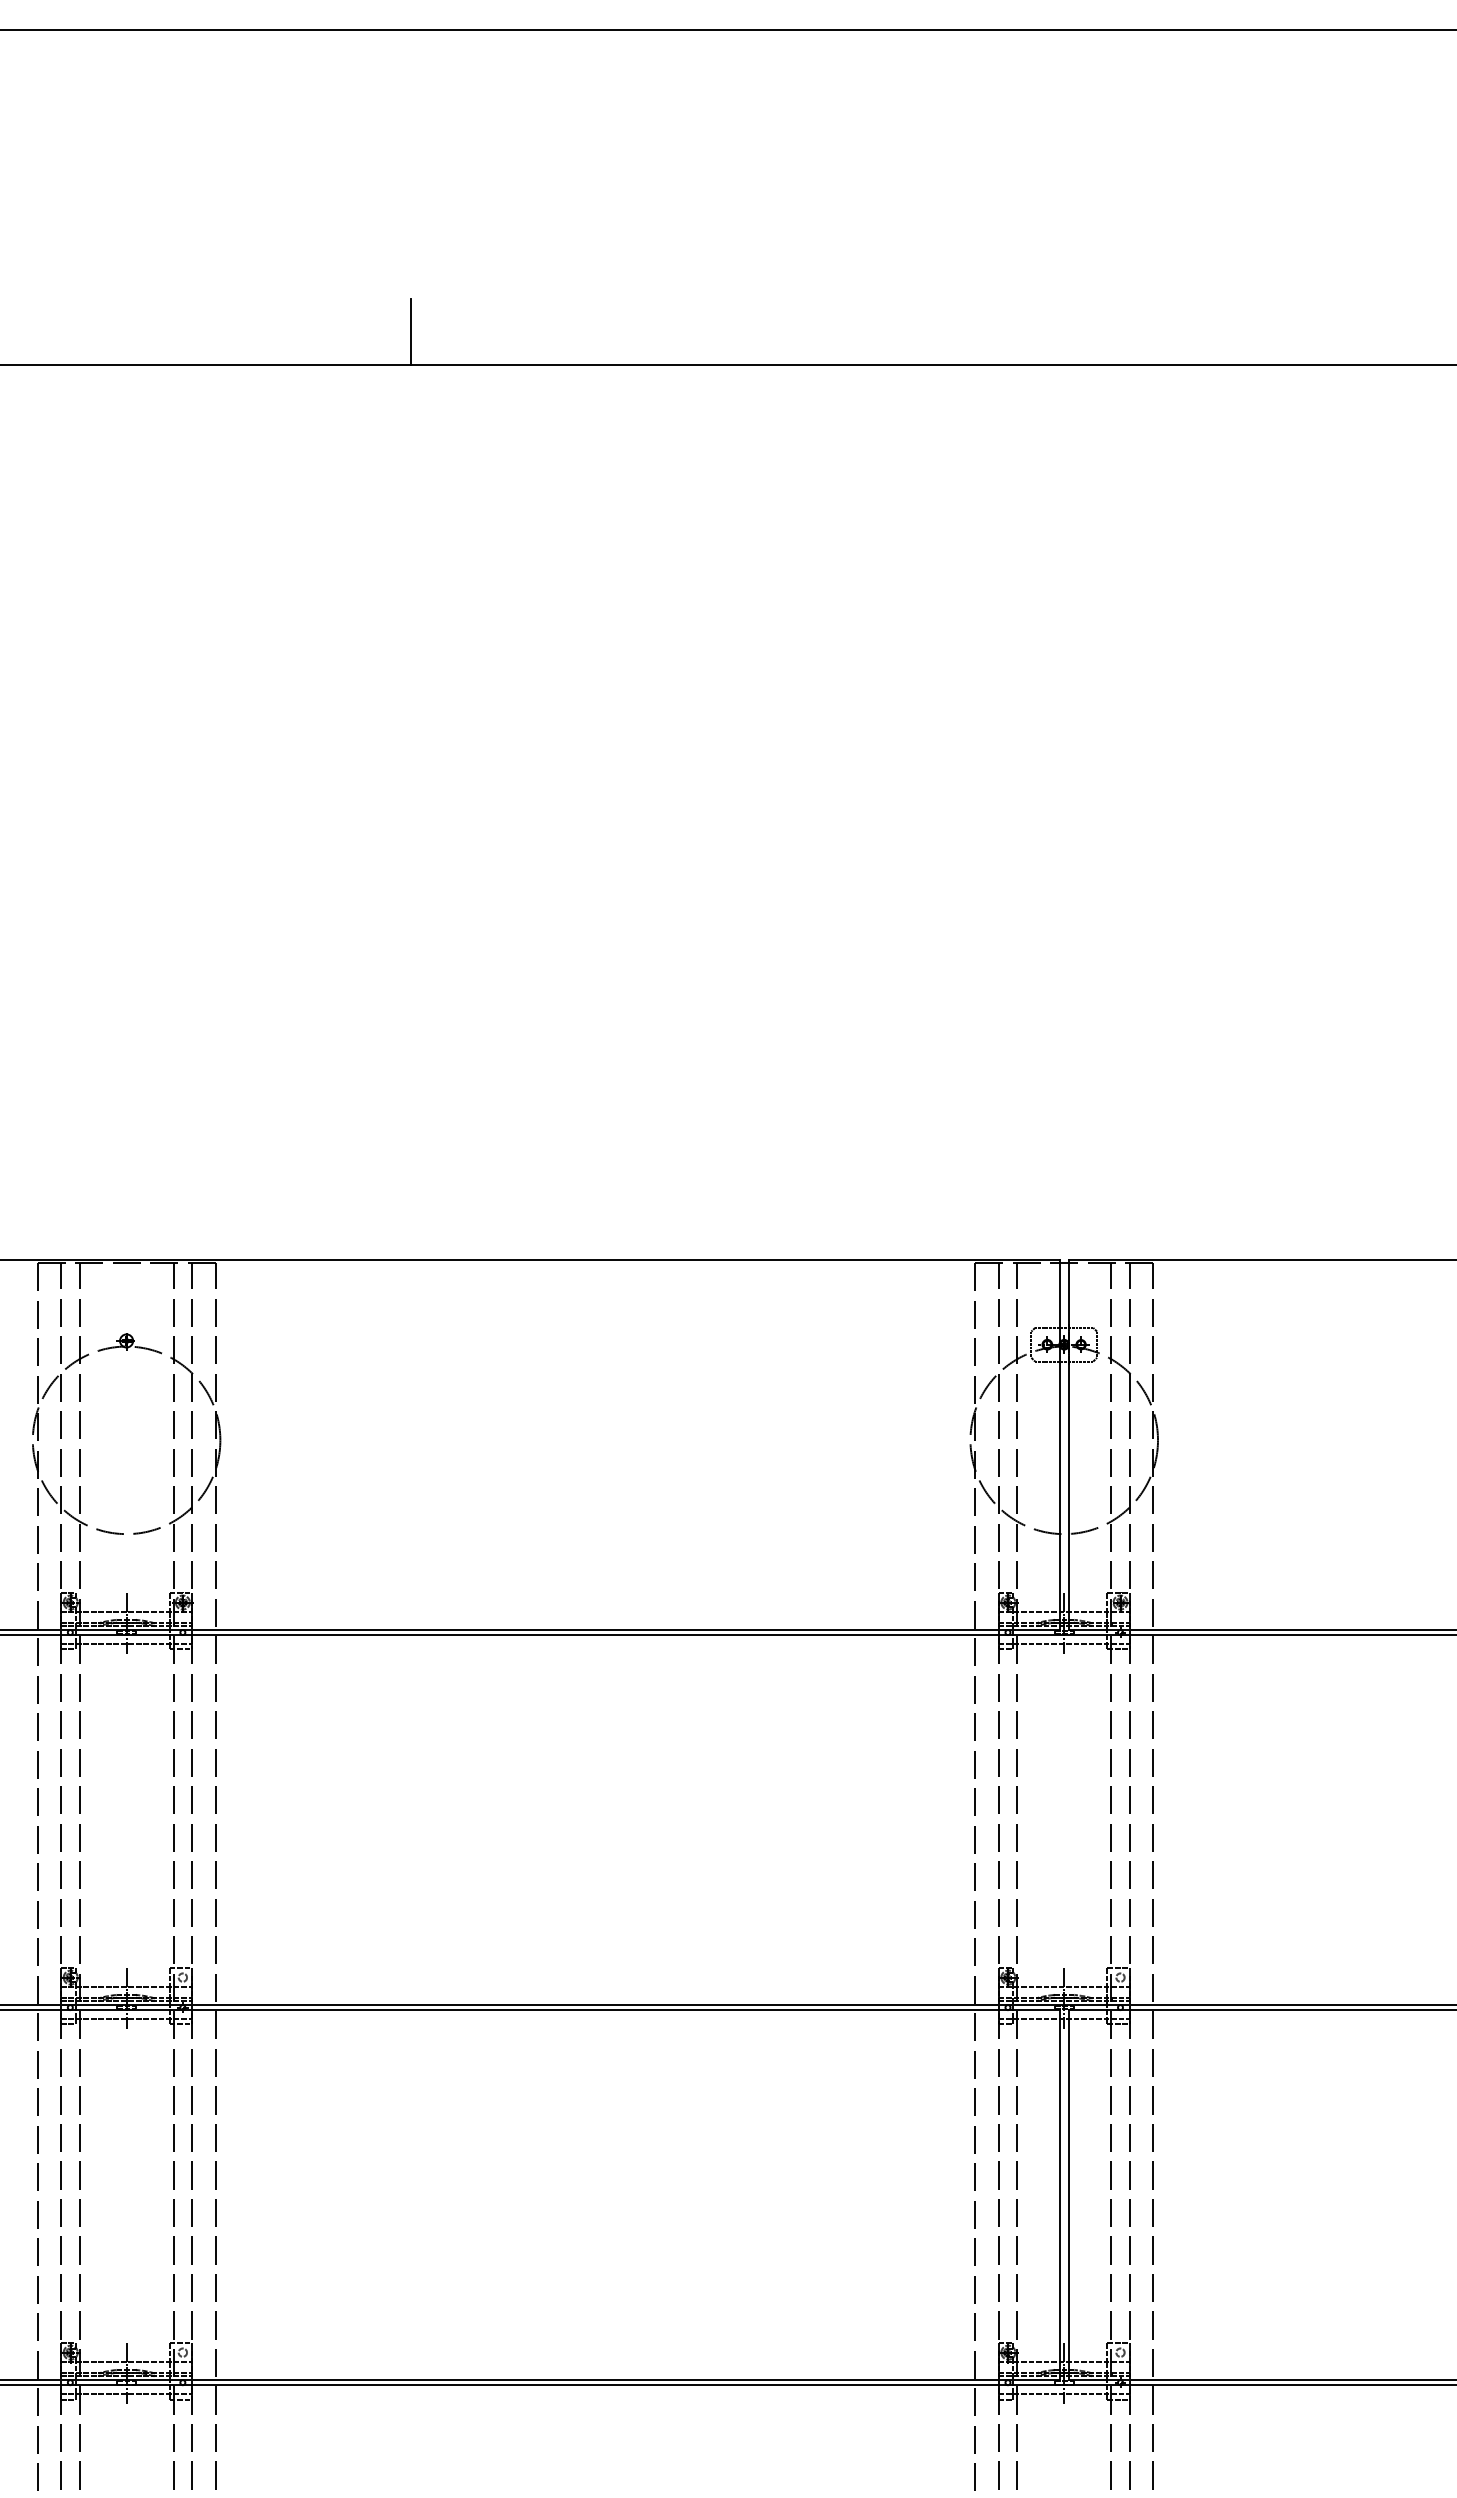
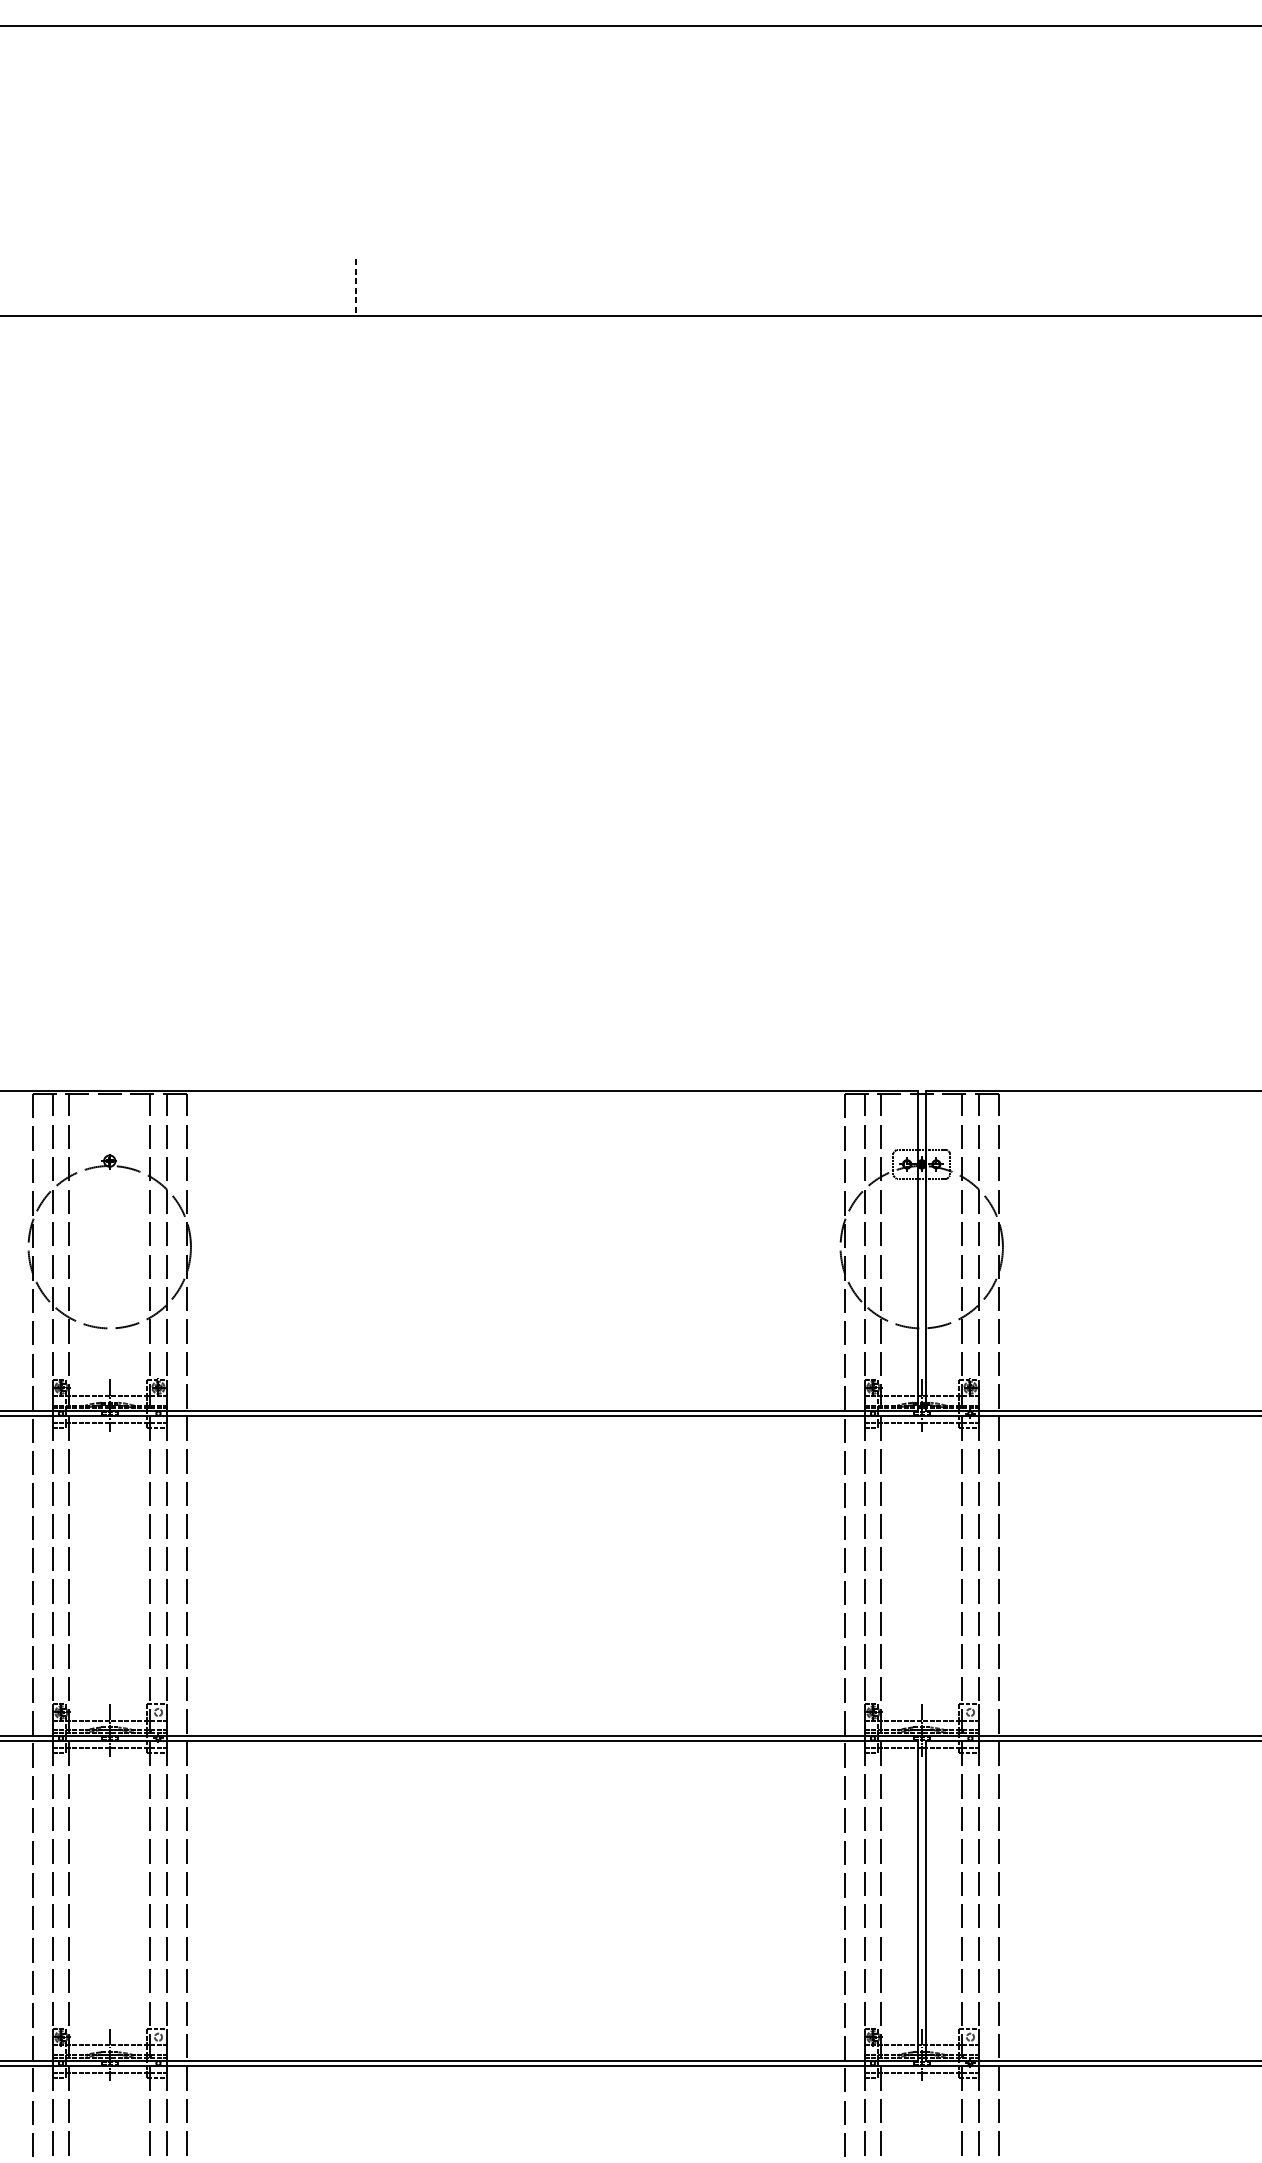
line: (410, 332) -> (355, 287), solid -> dashed

